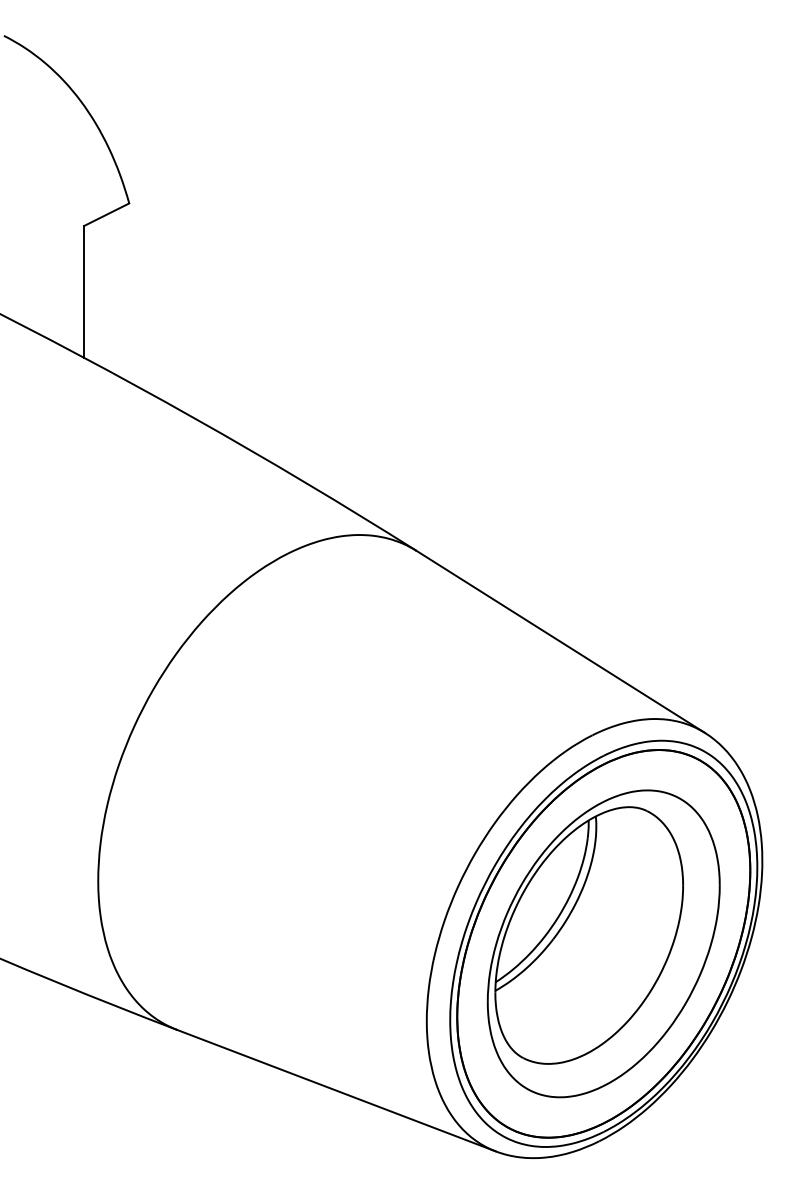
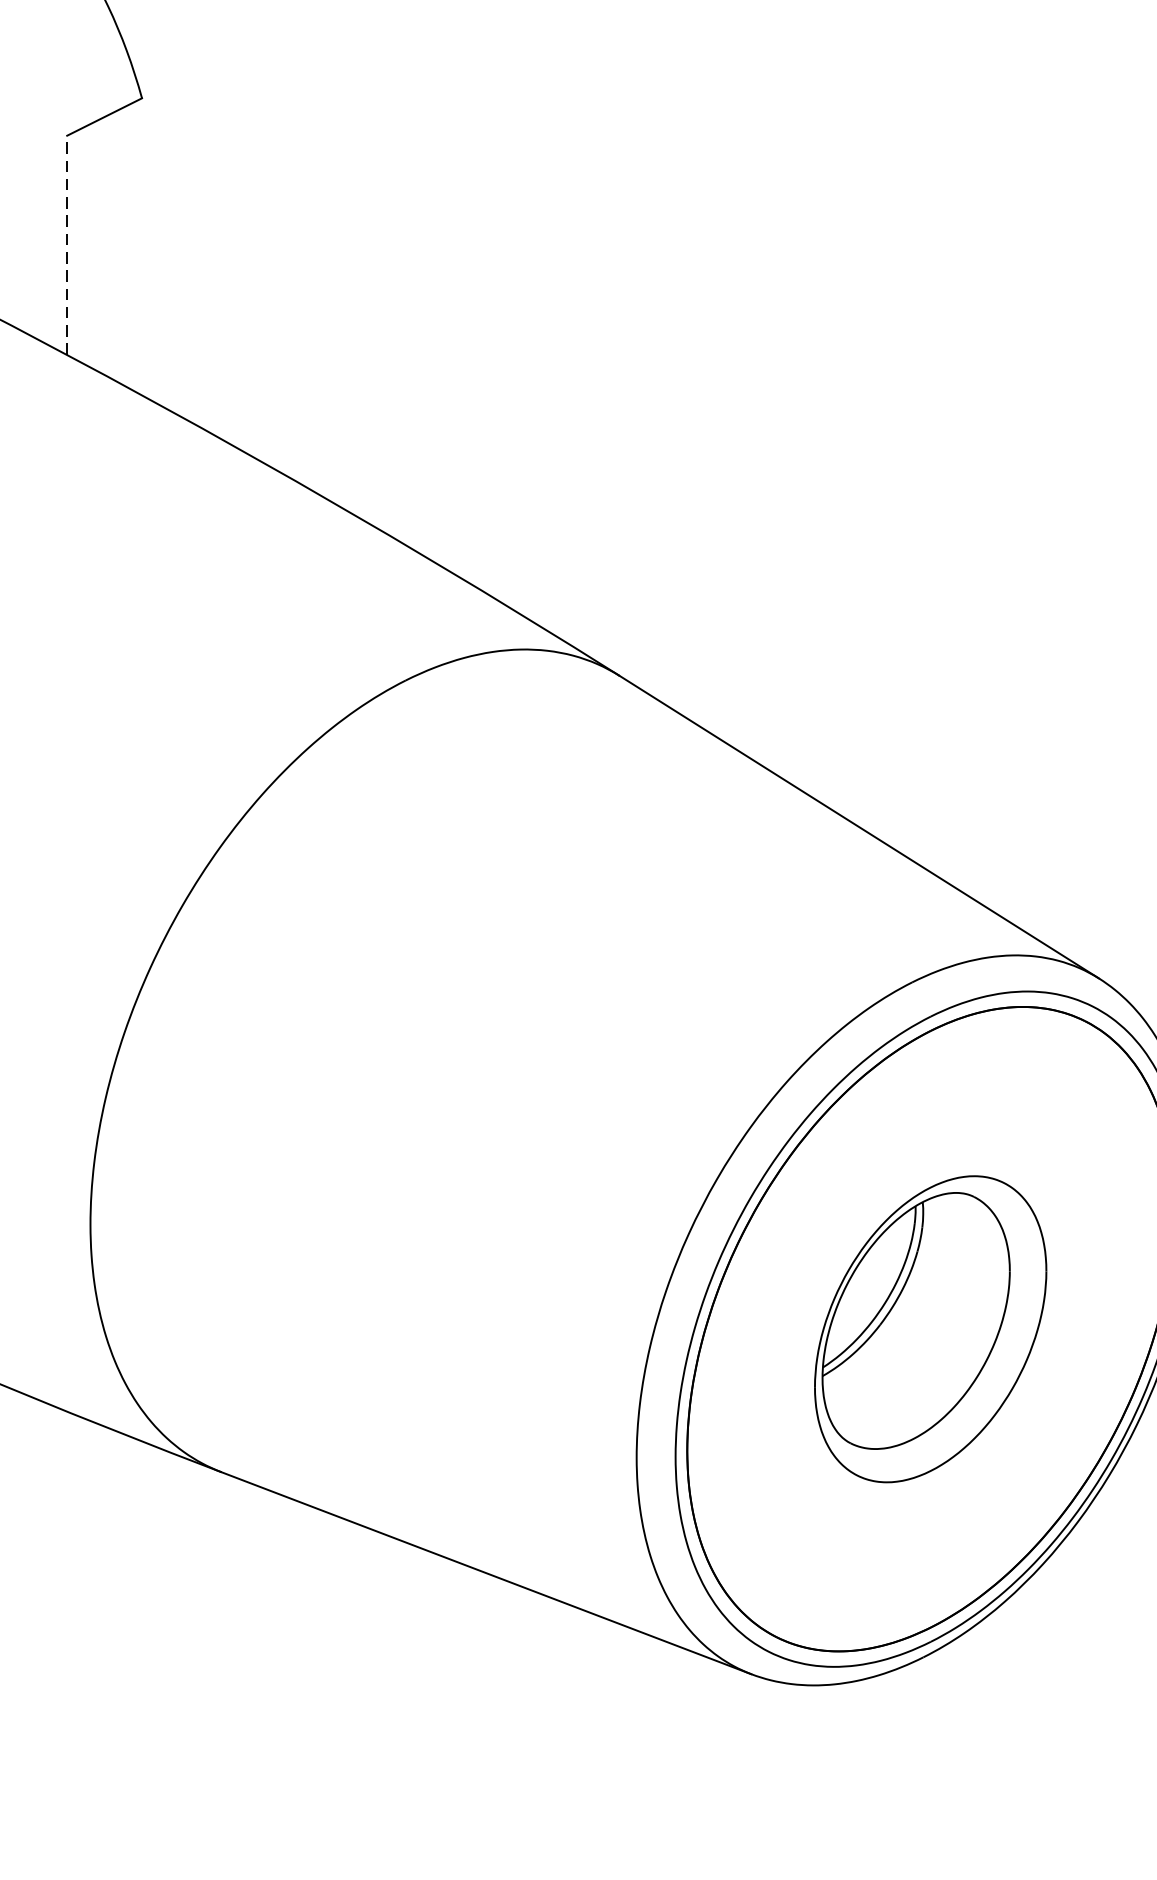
line: (84, 291) -> (67, 244), solid -> dashed
part: (603, 943) -> (930, 1328), size x0.6

